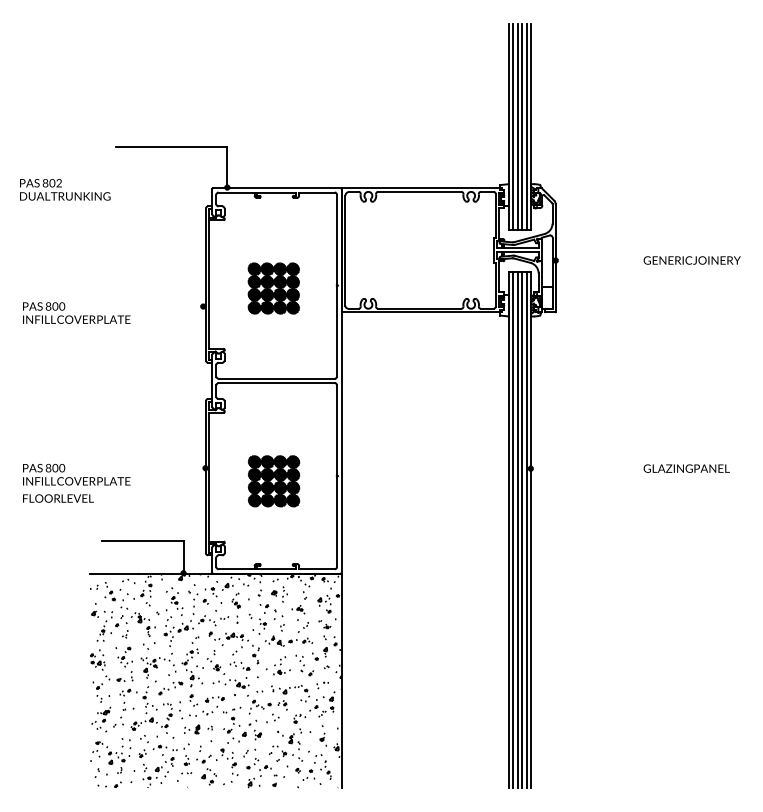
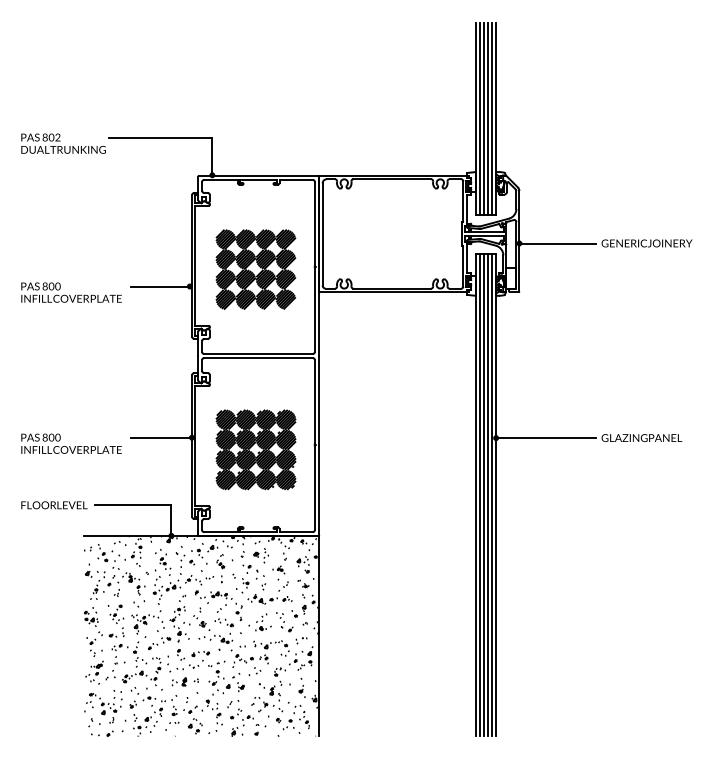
text: (65, 189) -> (63, 143), moved
line: (596, 260) -> (557, 243), added
part: (273, 288) -> (255, 269), size x1.67
line: (171, 306) -> (160, 286), added
line: (172, 468) -> (161, 437), added
line: (583, 468) -> (545, 437), added
part: (273, 481) -> (255, 450), size x1.67
text: (58, 498) -> (54, 505), moved

